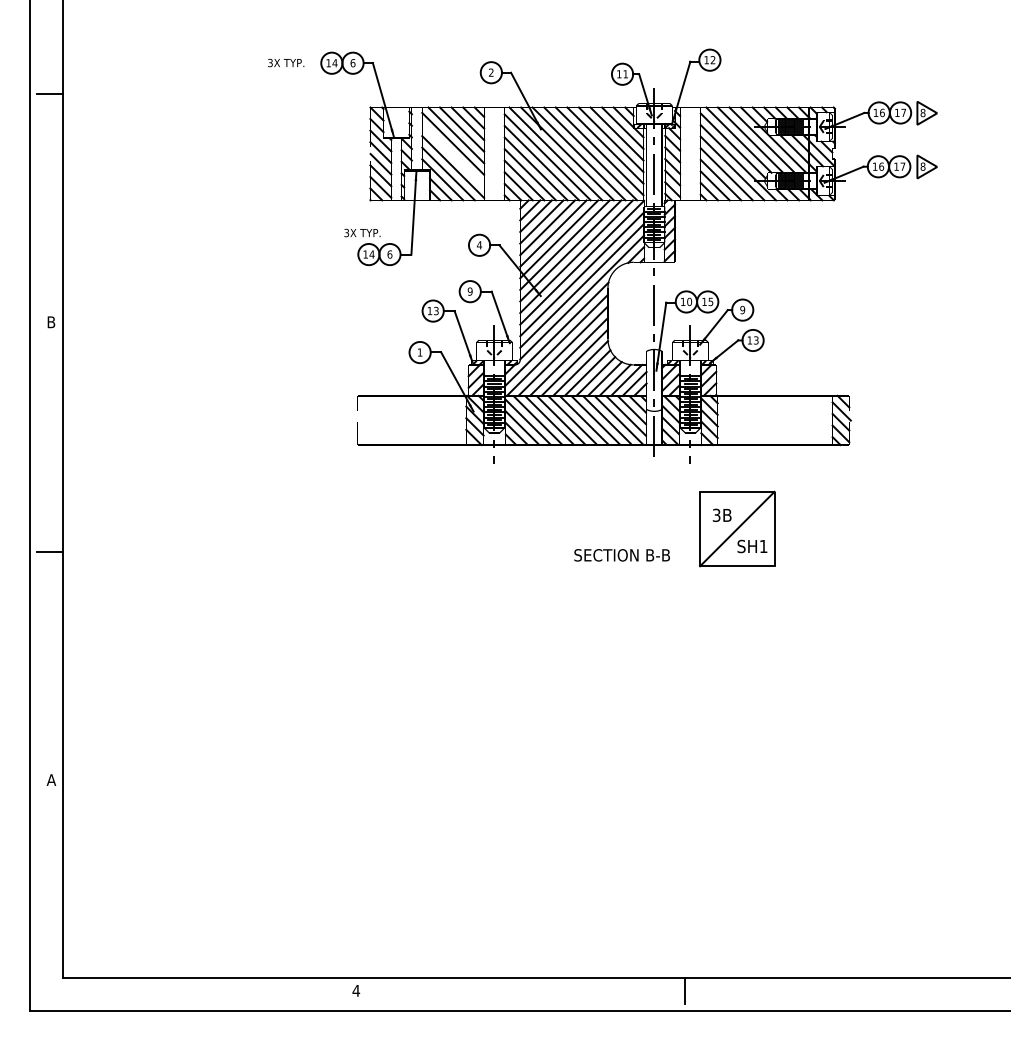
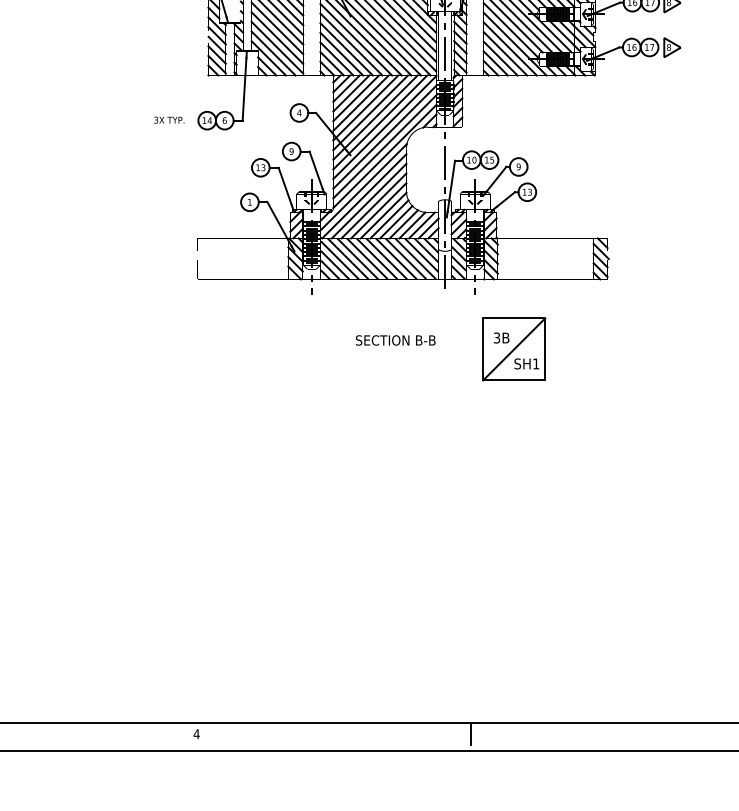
line: (453, 155) -> (277, 38), added
text: (362, 232) -> (169, 119), moved
text: (621, 555) -> (395, 340), moved

